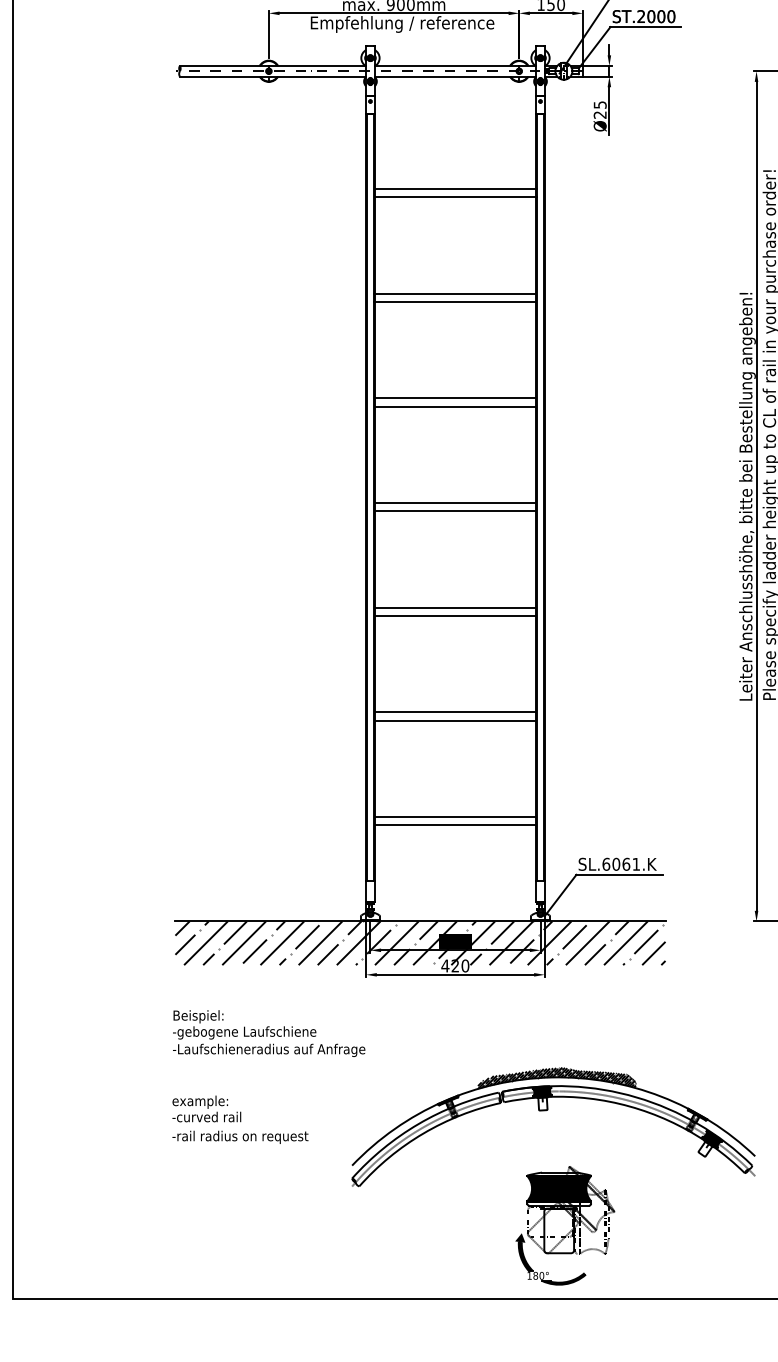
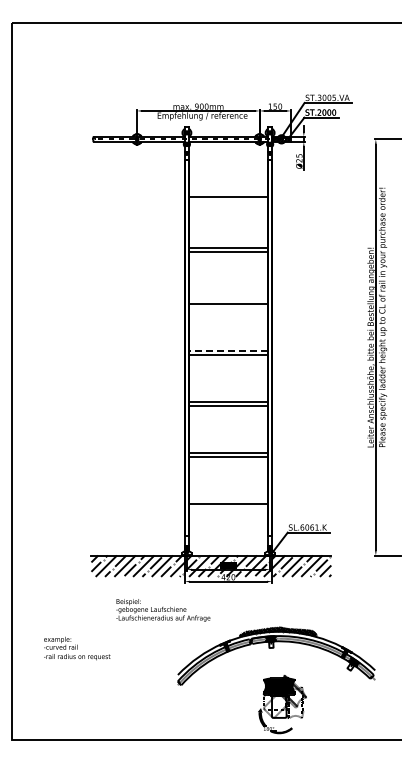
line: (455, 198) -> (228, 201), removed
line: (455, 398) -> (228, 299), removed
line: (455, 502) -> (228, 350), solid -> dashed
line: (455, 825) -> (228, 508), removed
text: (269, 1033) -> (163, 610), moved
text: (240, 1119) -> (77, 648), moved

